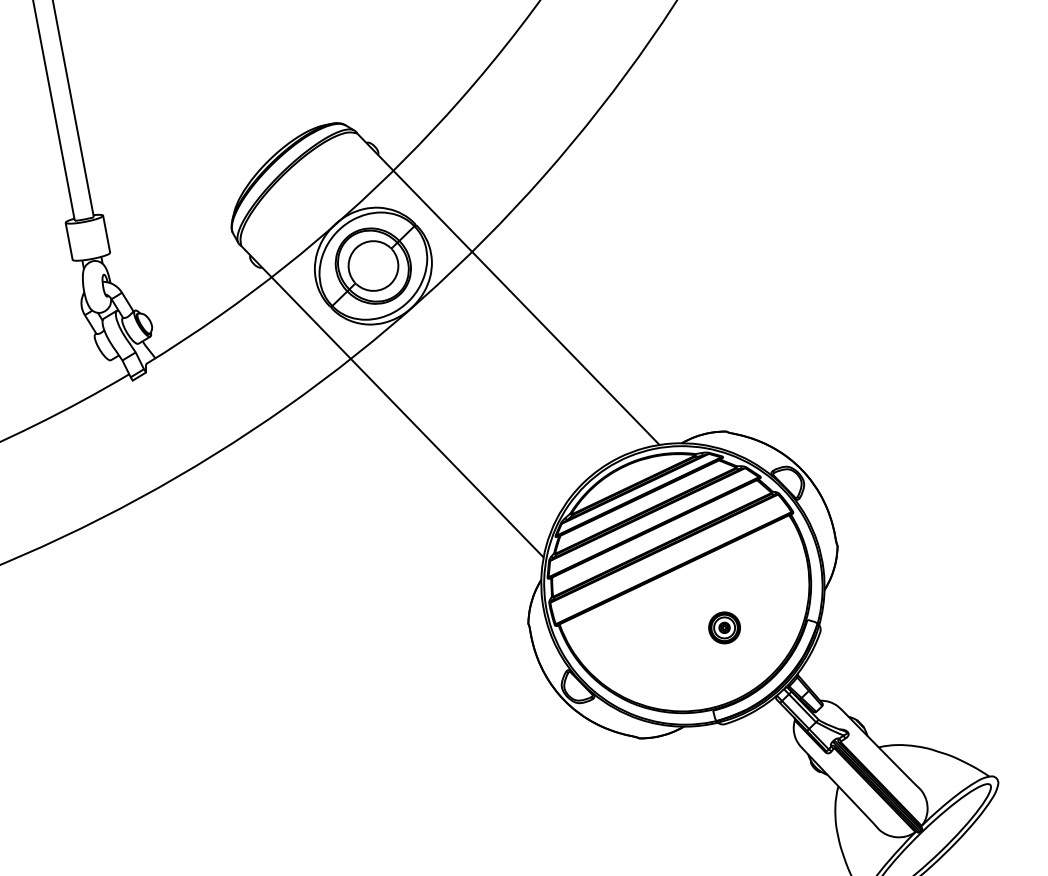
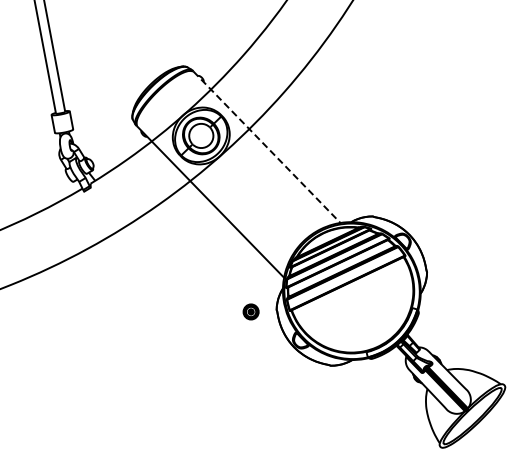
line: (509, 289) -> (267, 147), solid -> dashed
part: (723, 626) -> (250, 311), moved

